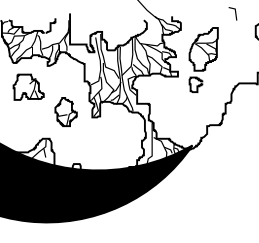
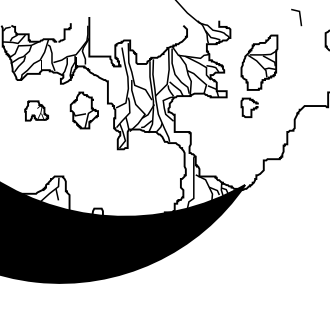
part: (28, 86) -> (36, 110), size x0.6
part: (65, 112) -> (83, 110), moved

